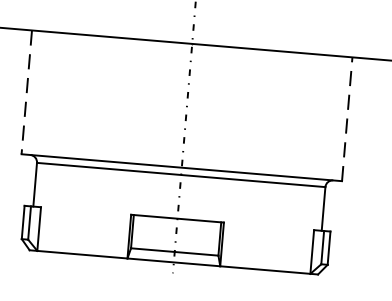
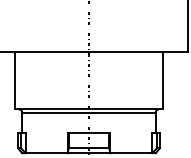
line: (26, 91) -> (14, 80), dashed -> solid
line: (348, 118) -> (163, 80), dashed -> solid

